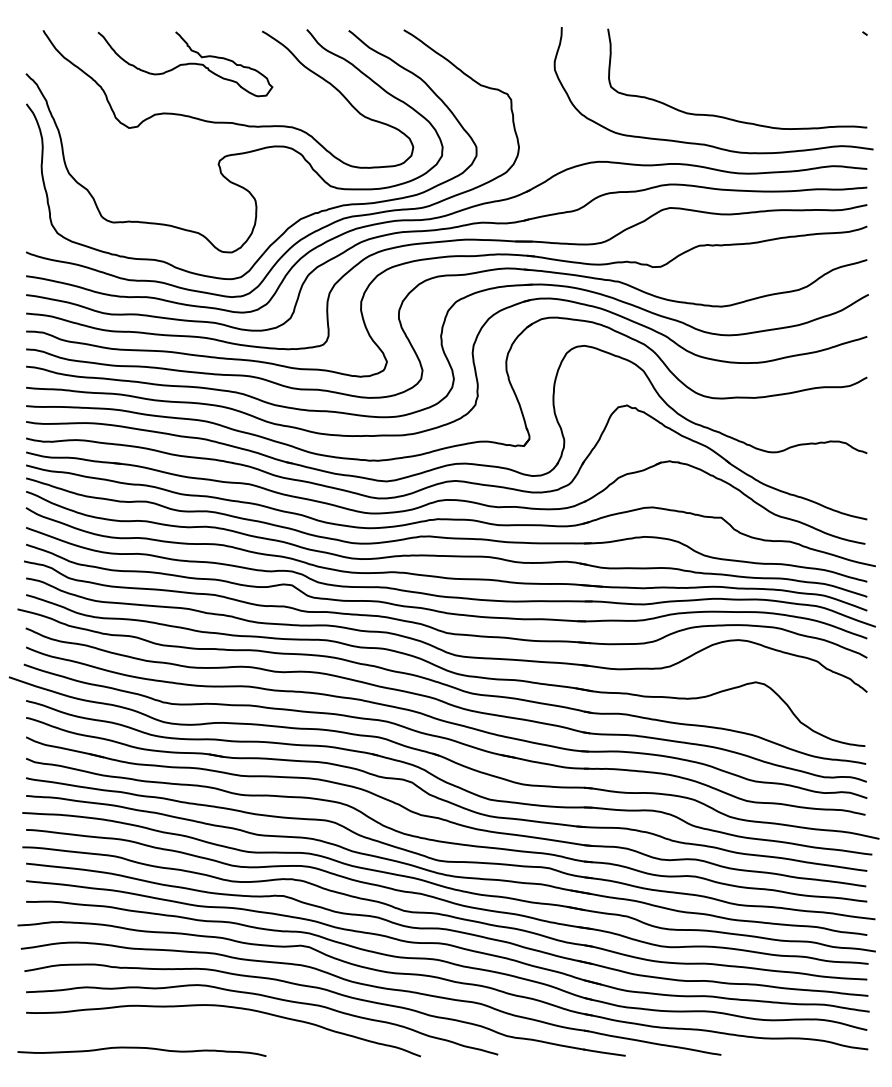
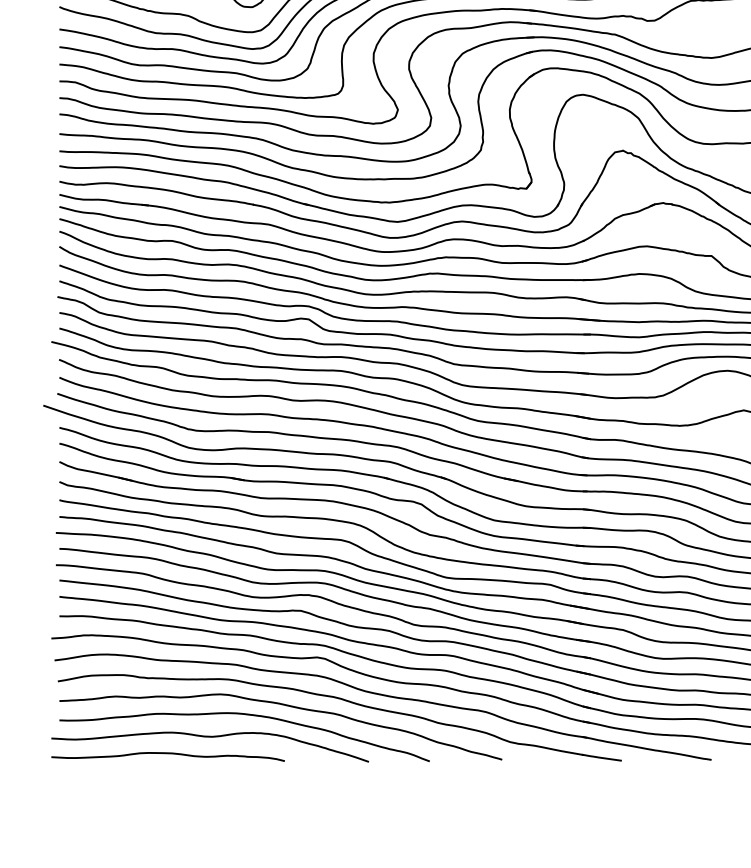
curve: (186, 1031) -> (209, 737), added

